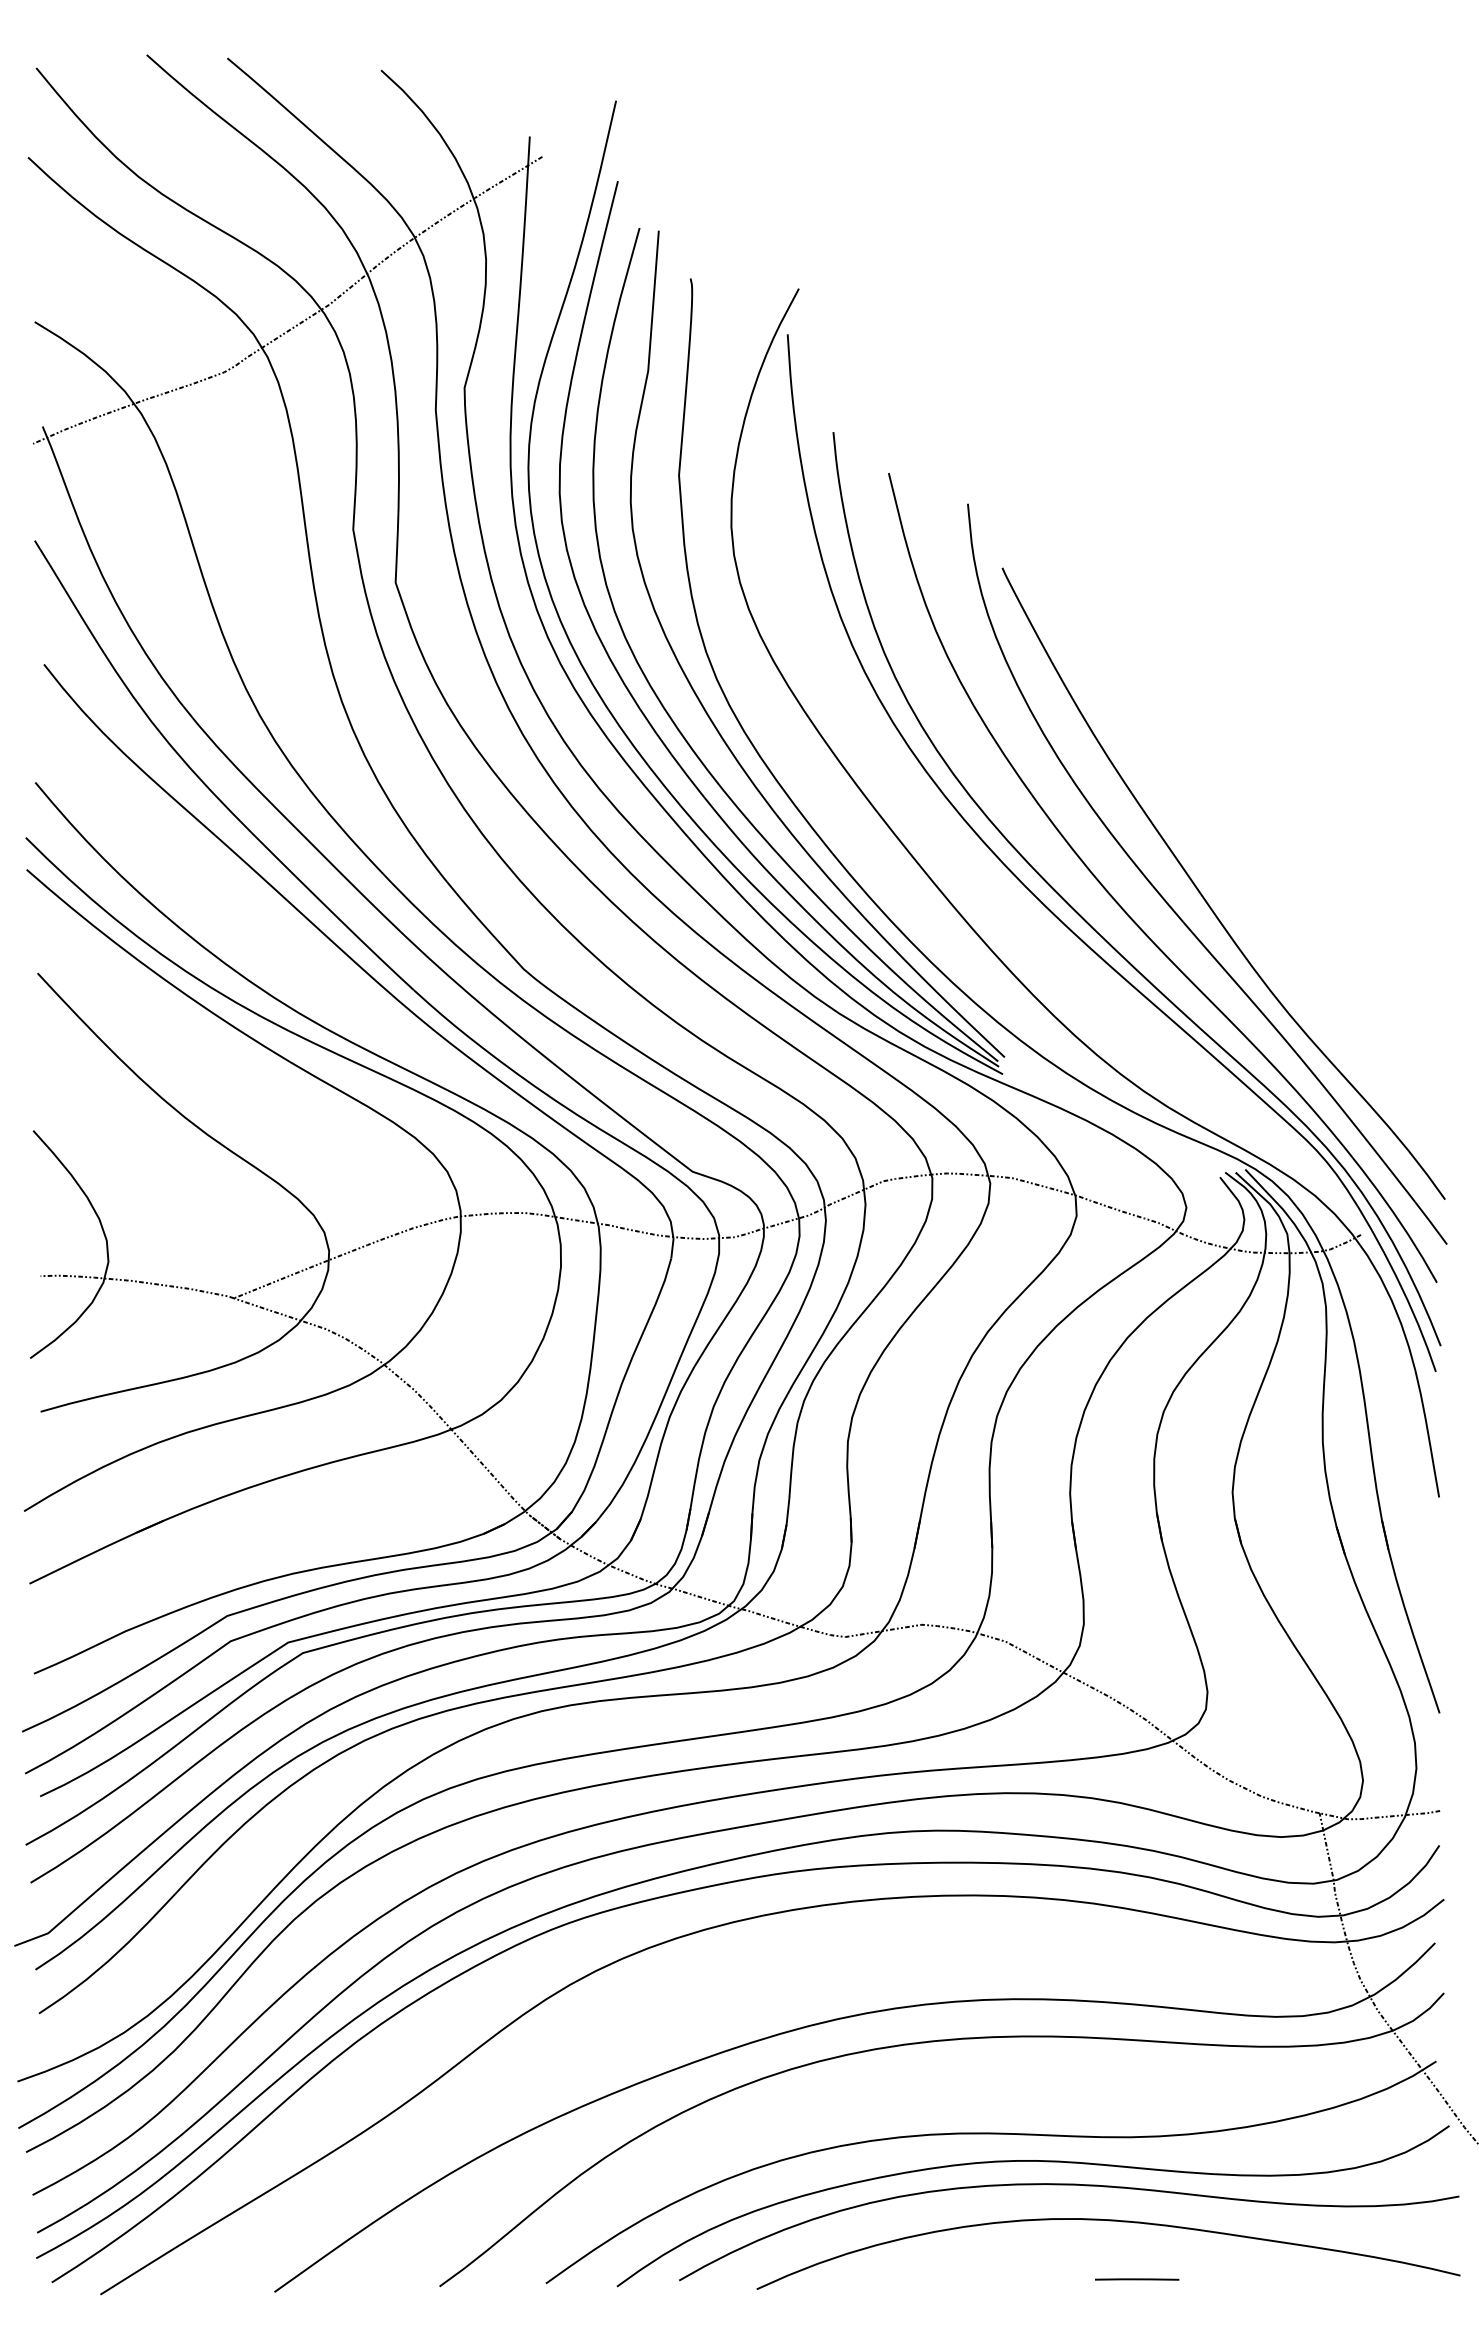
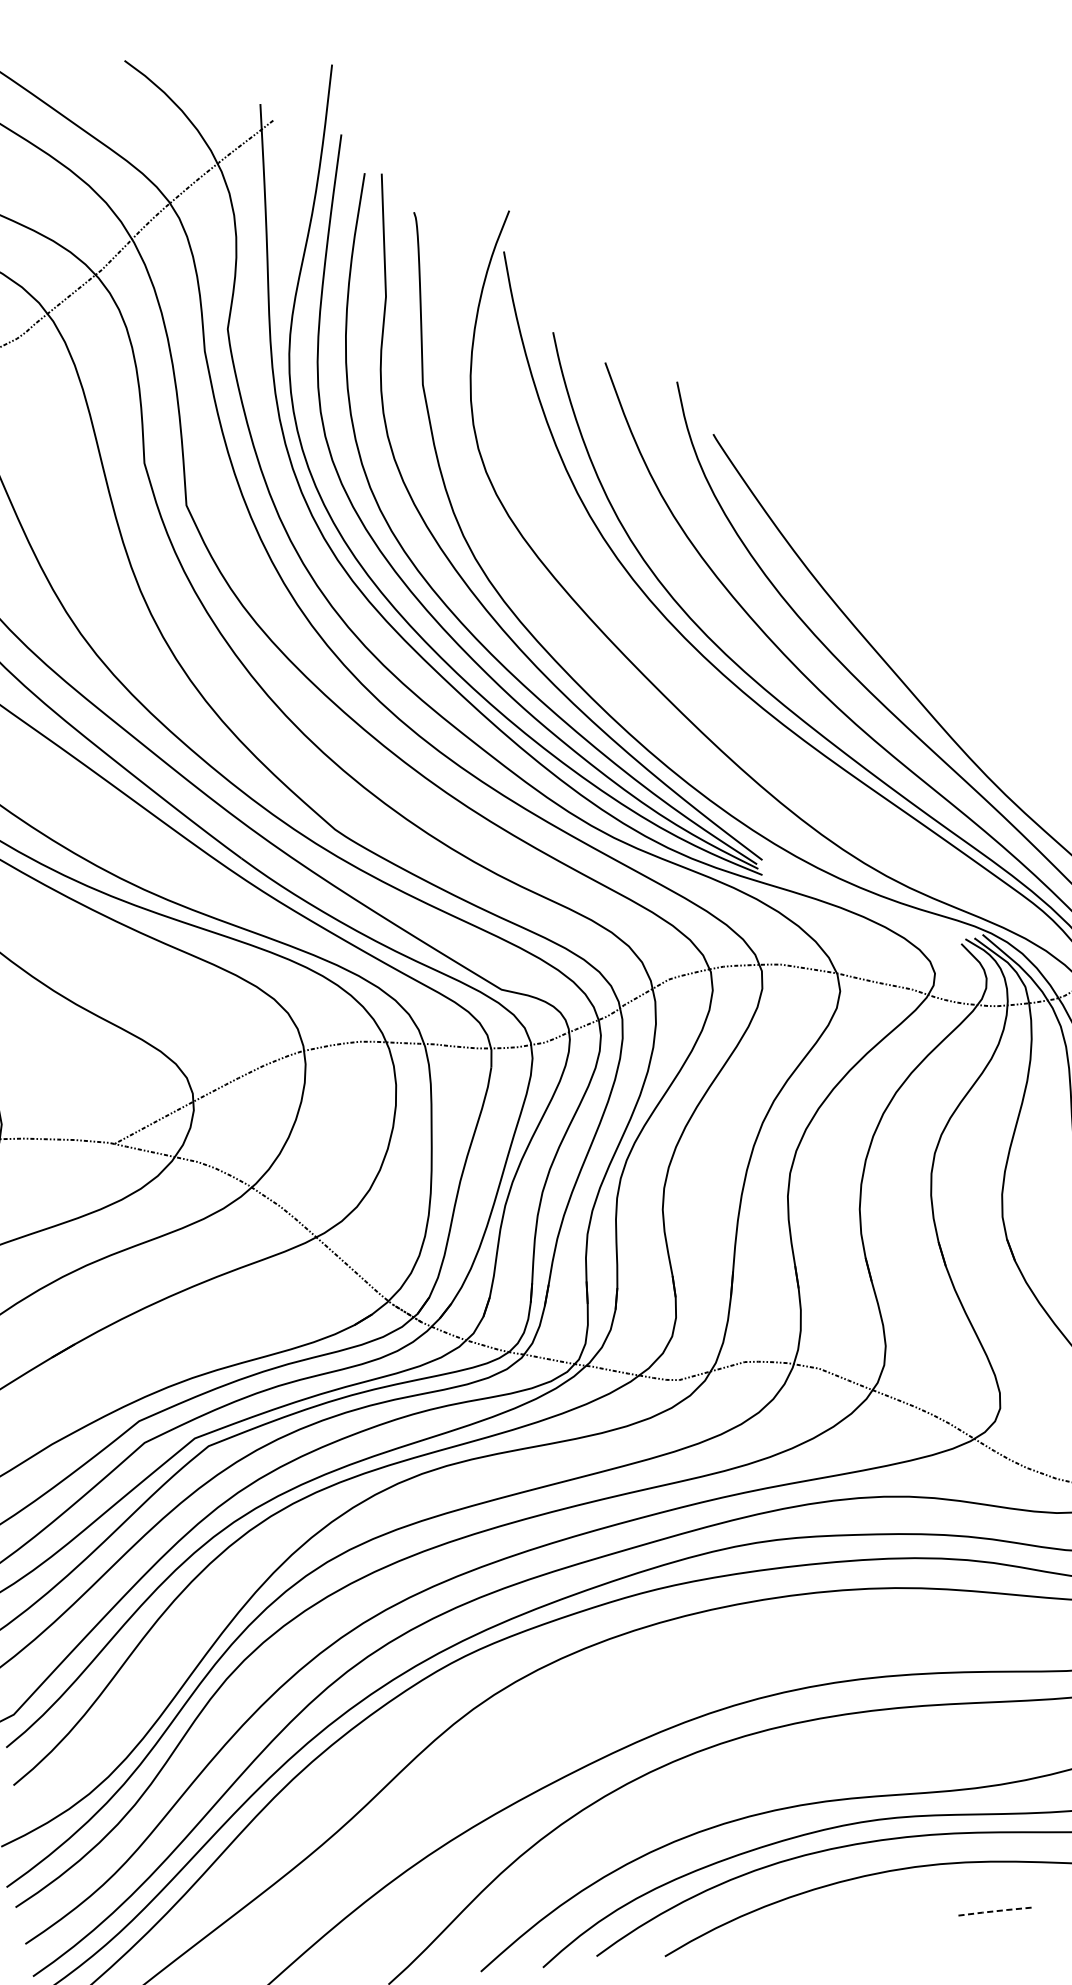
line: (1137, 2279) -> (995, 1911), solid -> dashed

